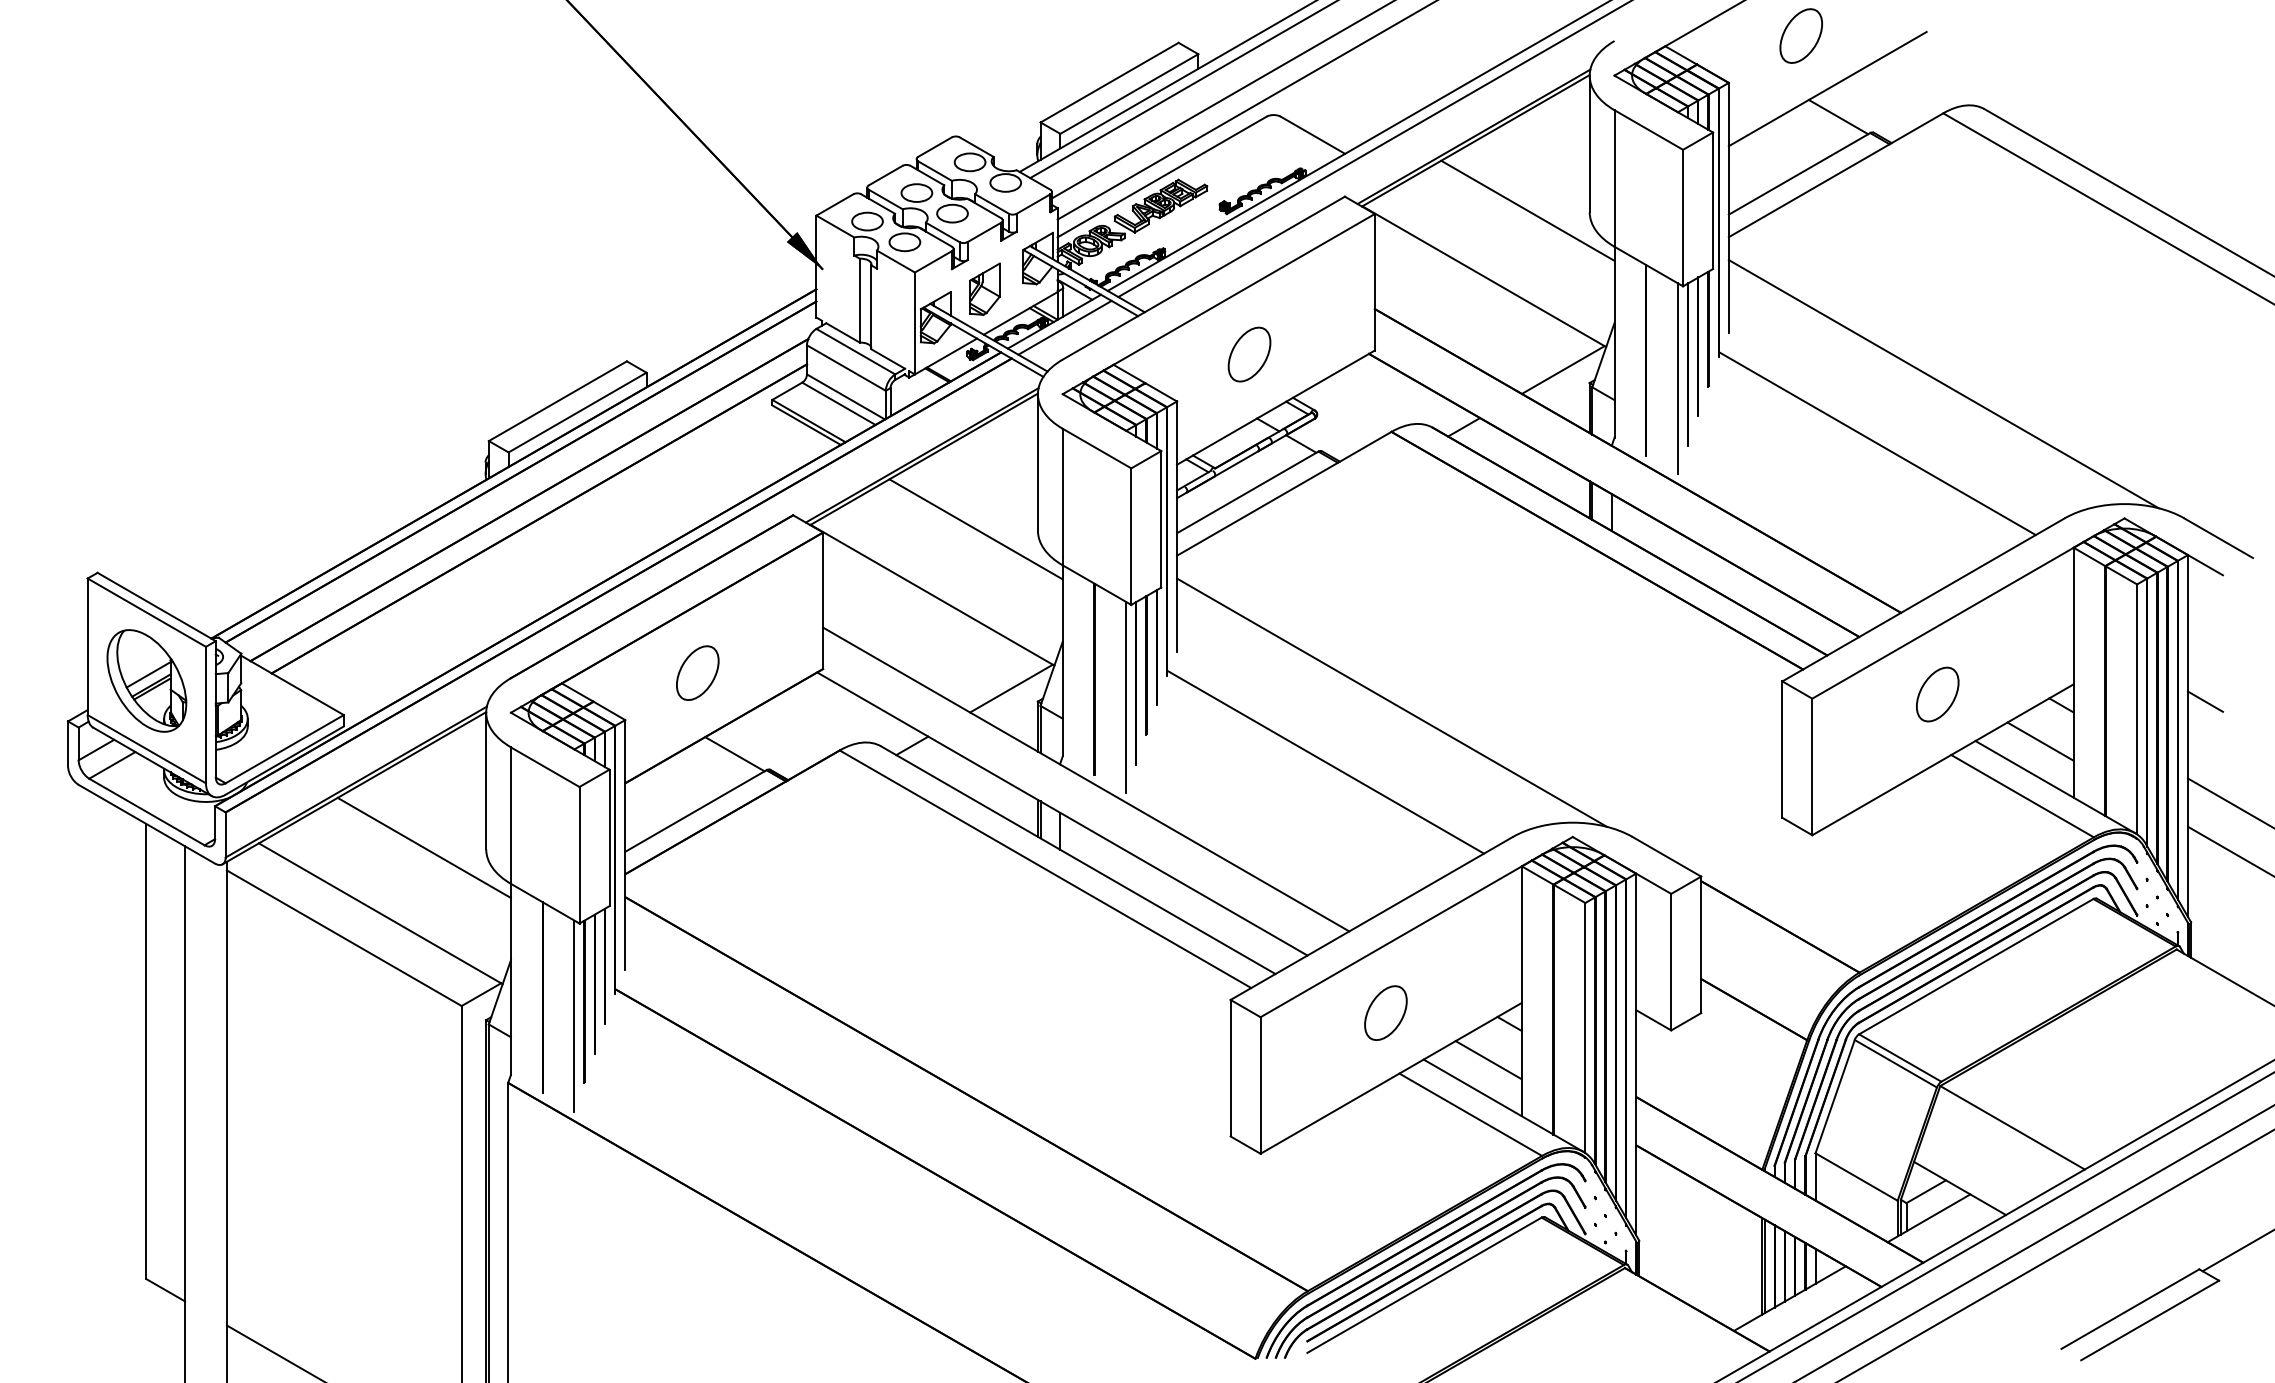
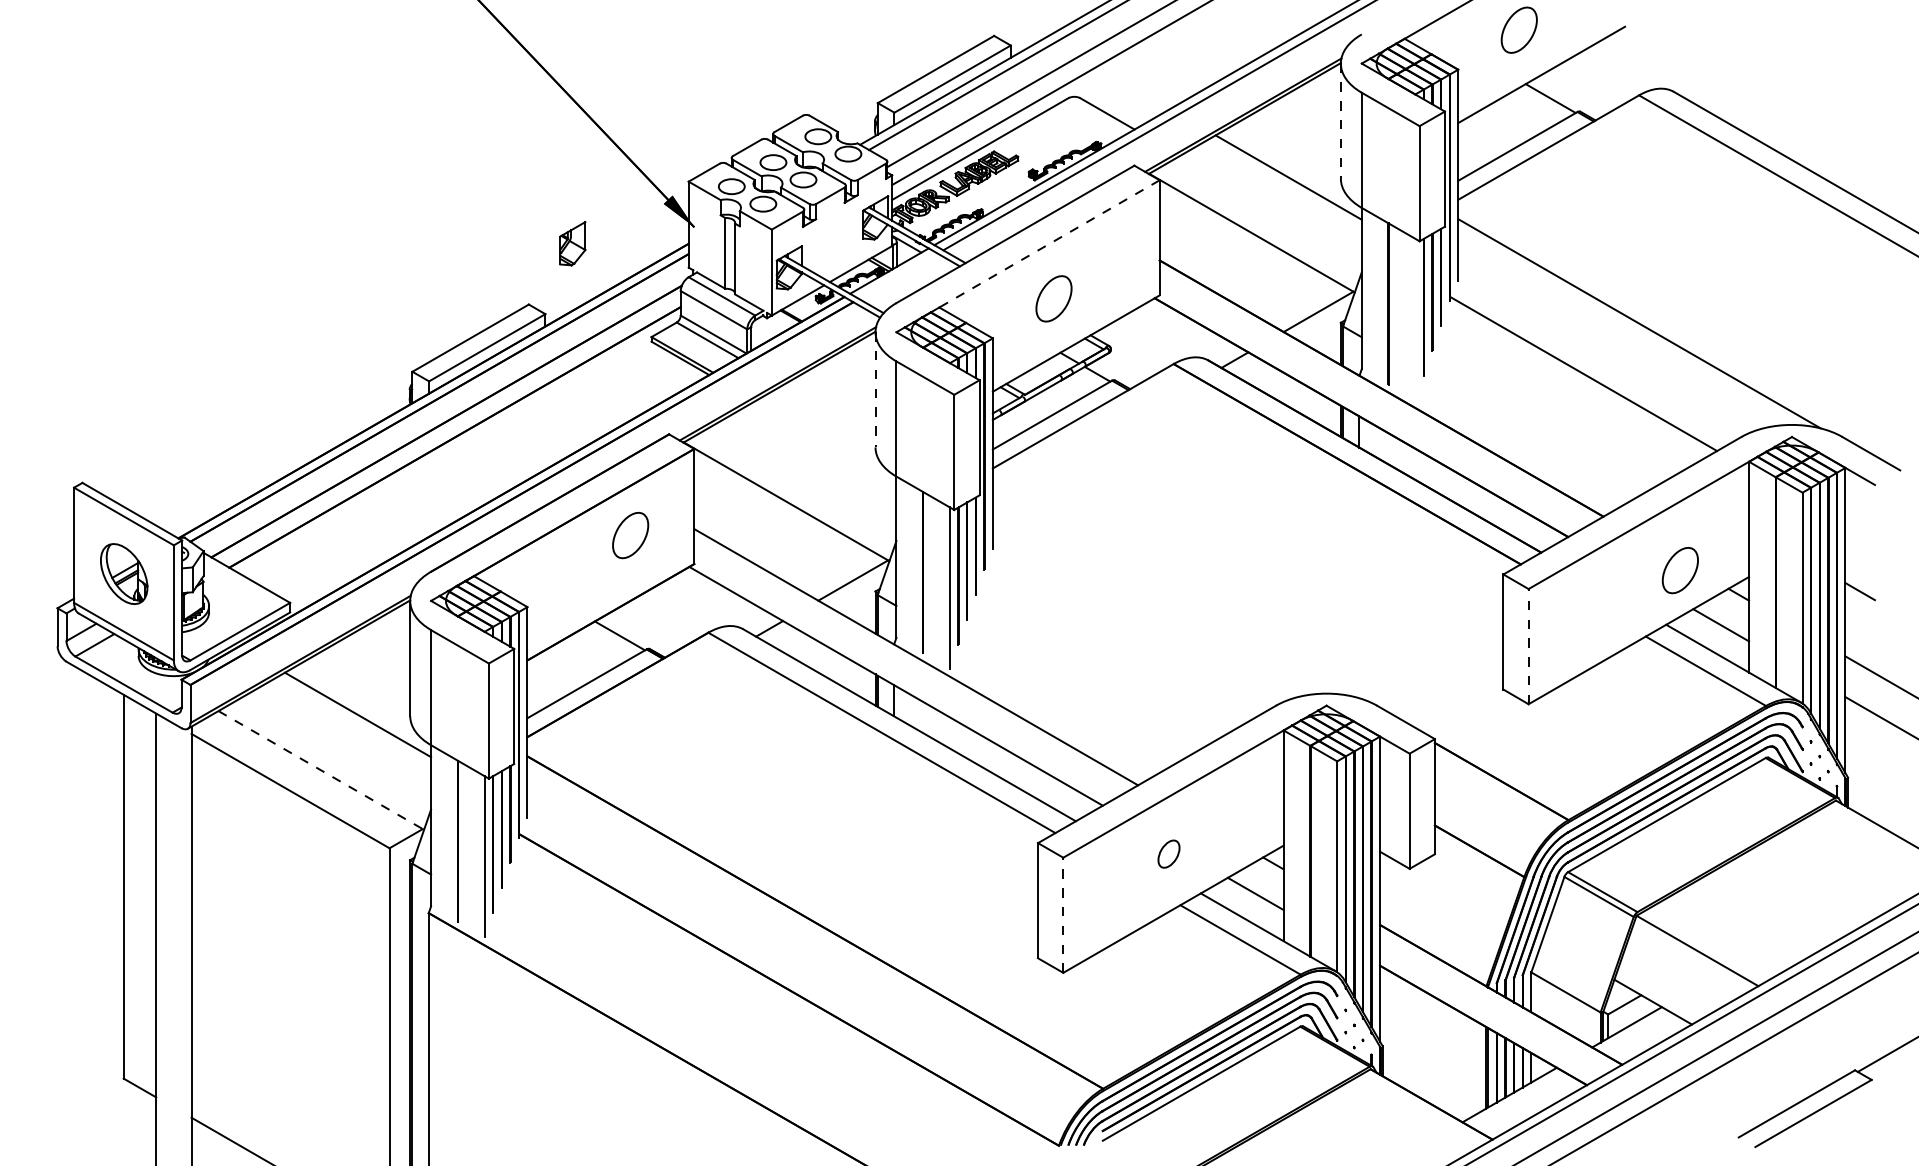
line: (1589, 144) -> (1340, 121), solid -> dashed
part: (984, 288) -> (572, 243), moved
line: (1233, 296) -> (1040, 249), solid -> dashed
line: (1065, 326) -> (898, 275), removed
line: (1678, 377) -> (1415, 318), removed
line: (1037, 462) -> (875, 389), solid -> dashed
line: (976, 529) -> (823, 446), removed
part: (697, 673) -> (630, 535), moved
part: (147, 680) -> (124, 573), size x0.7
part: (1936, 694) -> (1679, 570), moved
line: (1391, 702) -> (1173, 592), removed
line: (1326, 762) -> (1118, 642), removed
line: (1812, 766) -> (1528, 646), solid -> dashed
line: (381, 913) -> (321, 770), solid -> dashed
part: (1385, 1012) -> (1168, 853), size x0.6
line: (1260, 1085) -> (1063, 915), solid -> dashed

